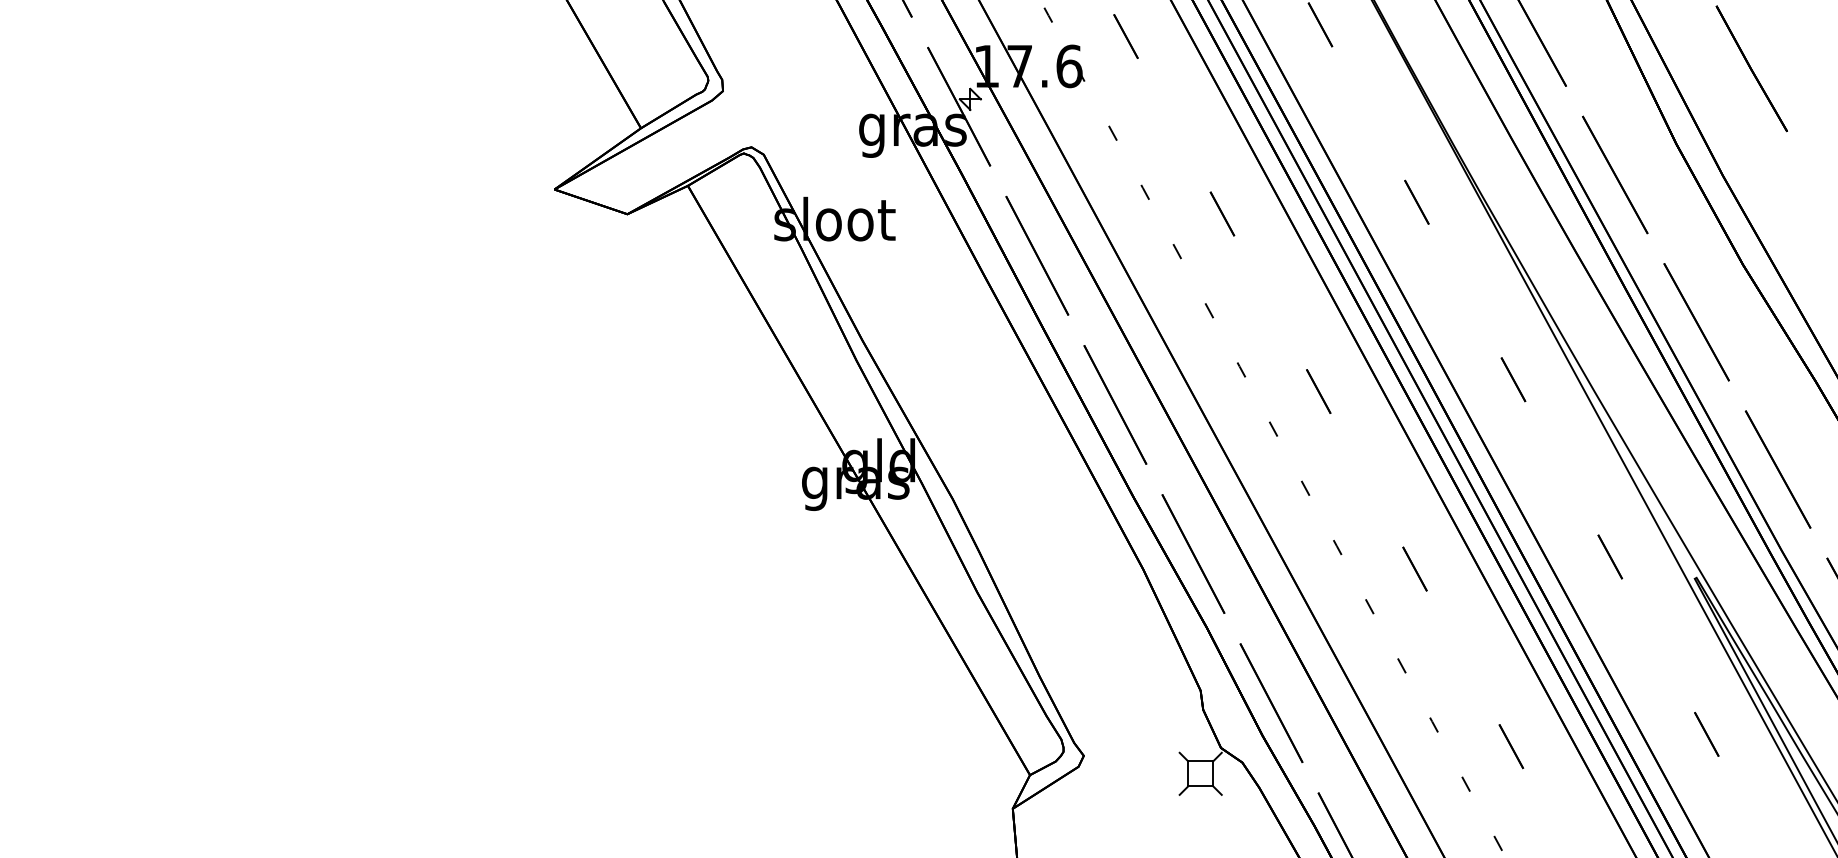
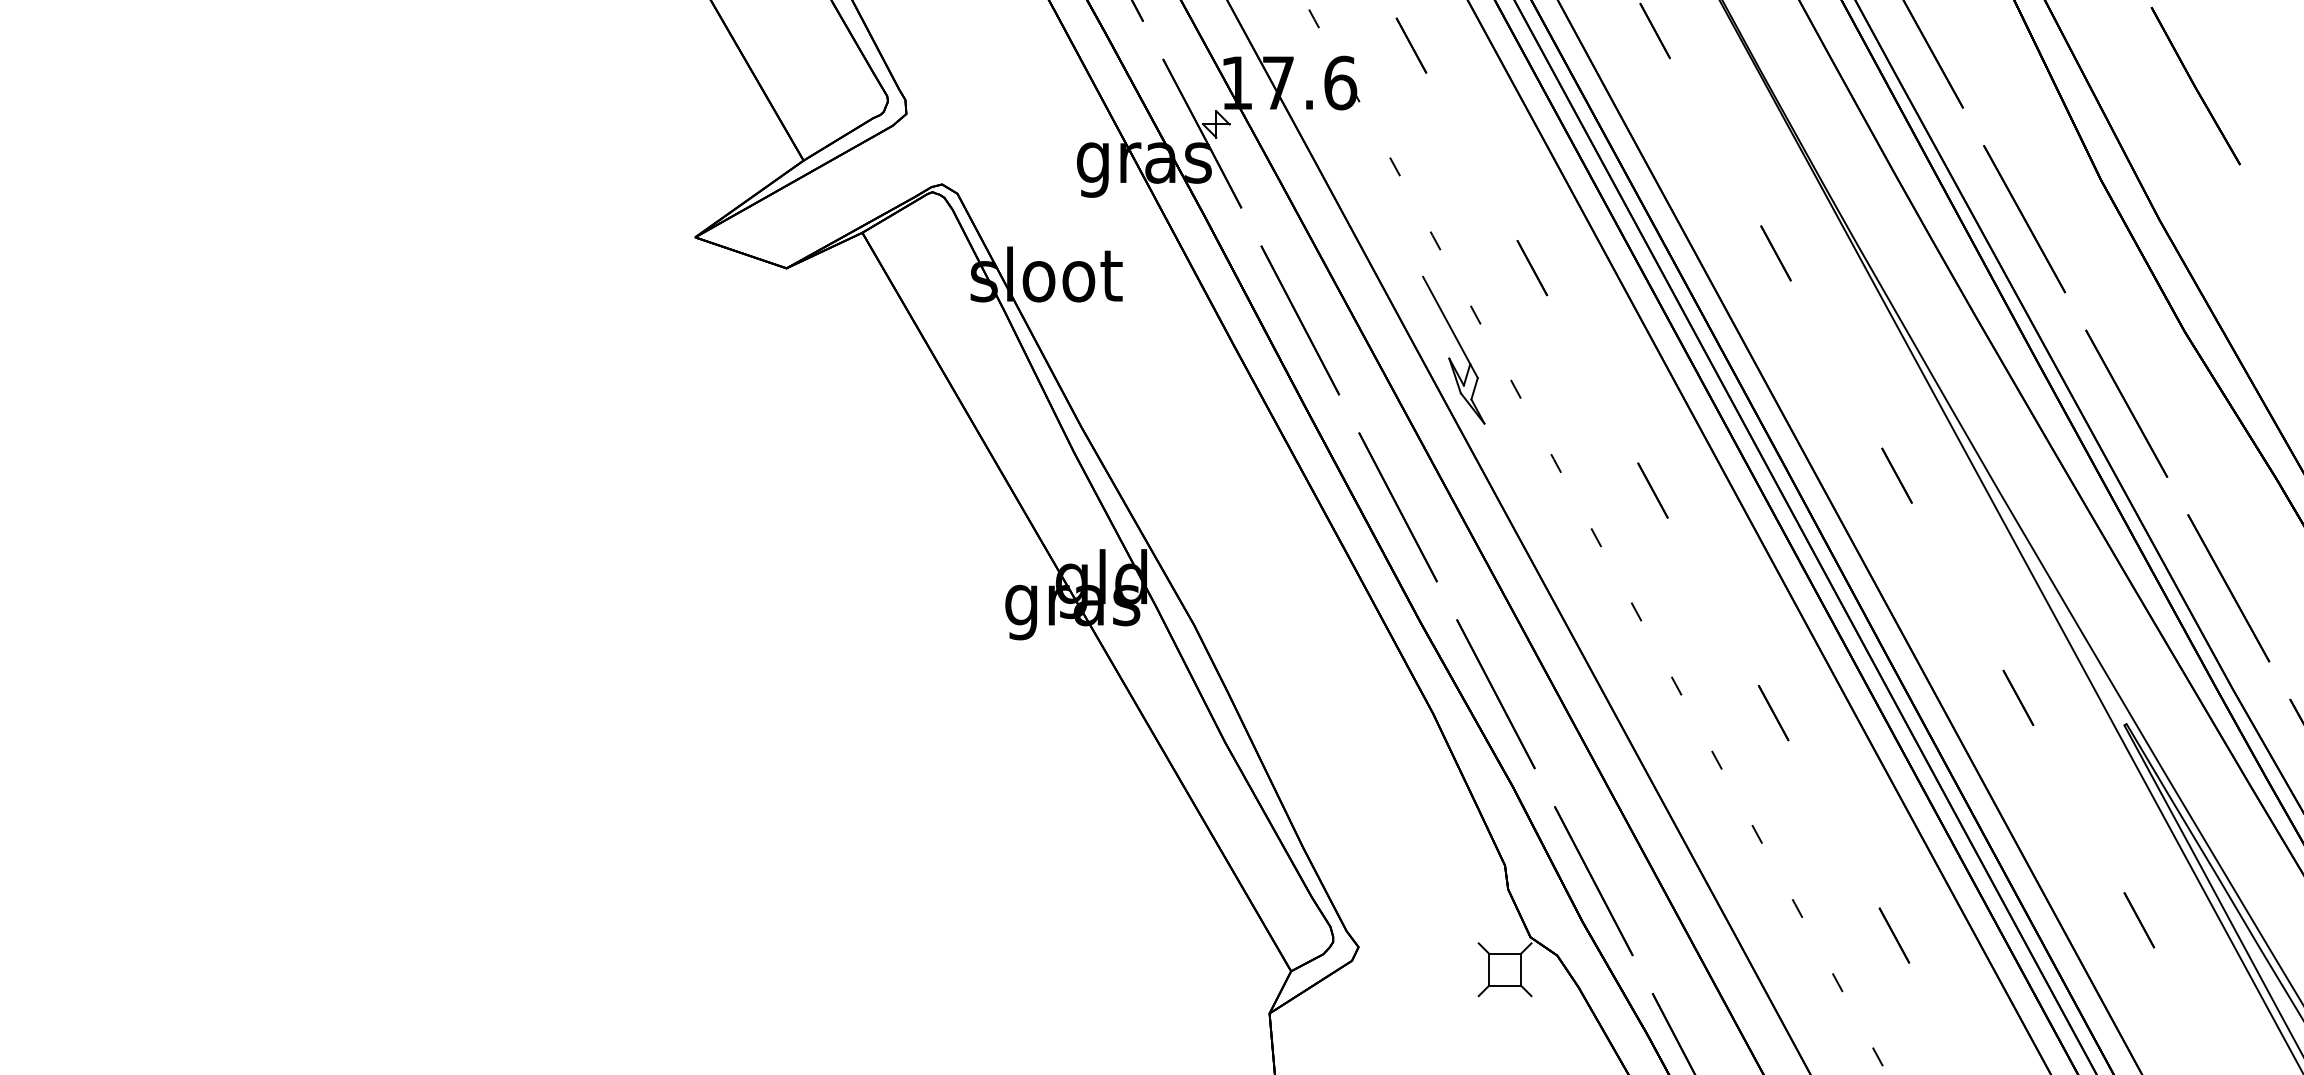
part: (1159, 279) -> (1453, 350), added

